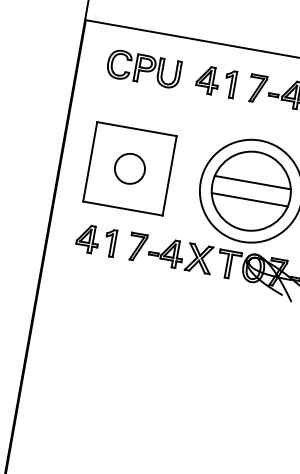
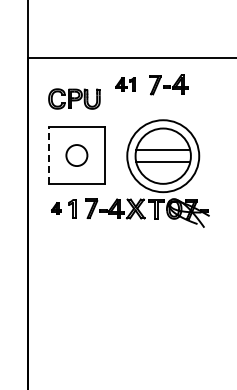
part: (144, 68) -> (74, 98), moved
part: (215, 80) -> (125, 84), size x0.7
line: (89, 161) -> (48, 155), solid -> dashed
part: (88, 238) -> (56, 208), size x0.6

